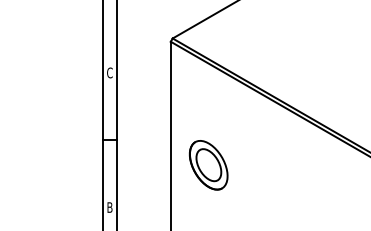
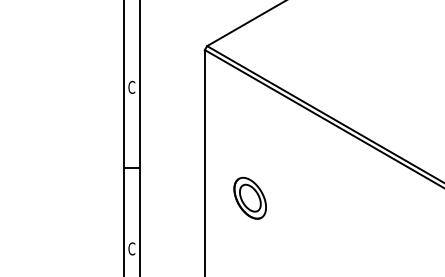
part: (208, 165) -> (249, 198), size x0.7
text: (109, 207) -> (131, 248), B -> C

